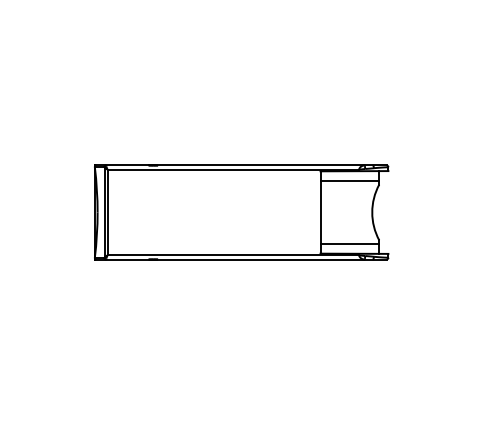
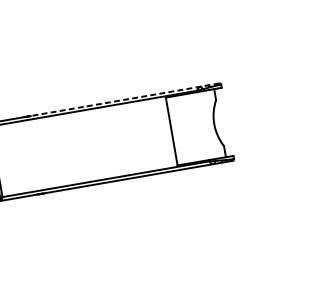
line: (268, 165) -> (122, 100), solid -> dashed
line: (349, 181) -> (191, 101), removed
line: (349, 243) -> (199, 152), removed

